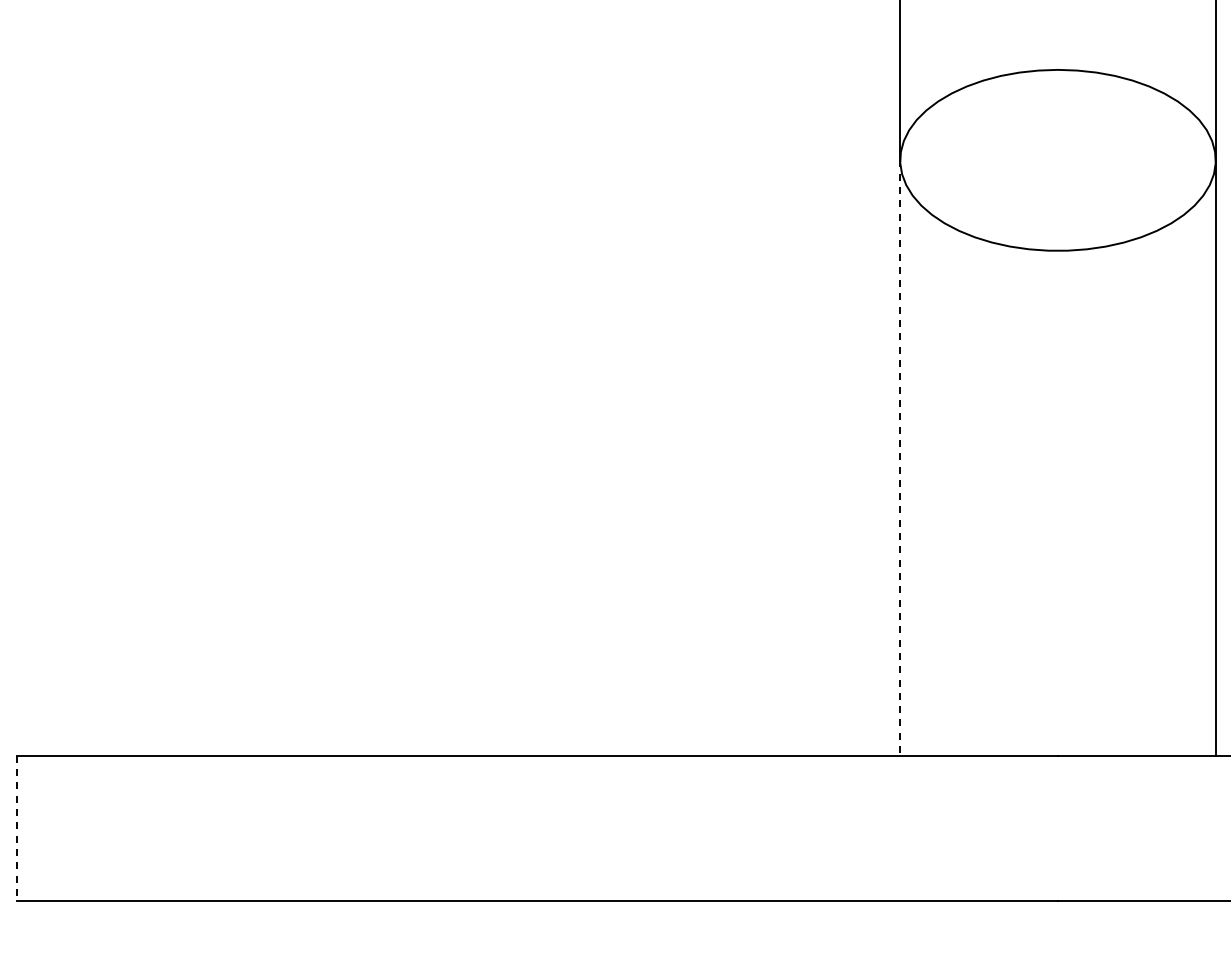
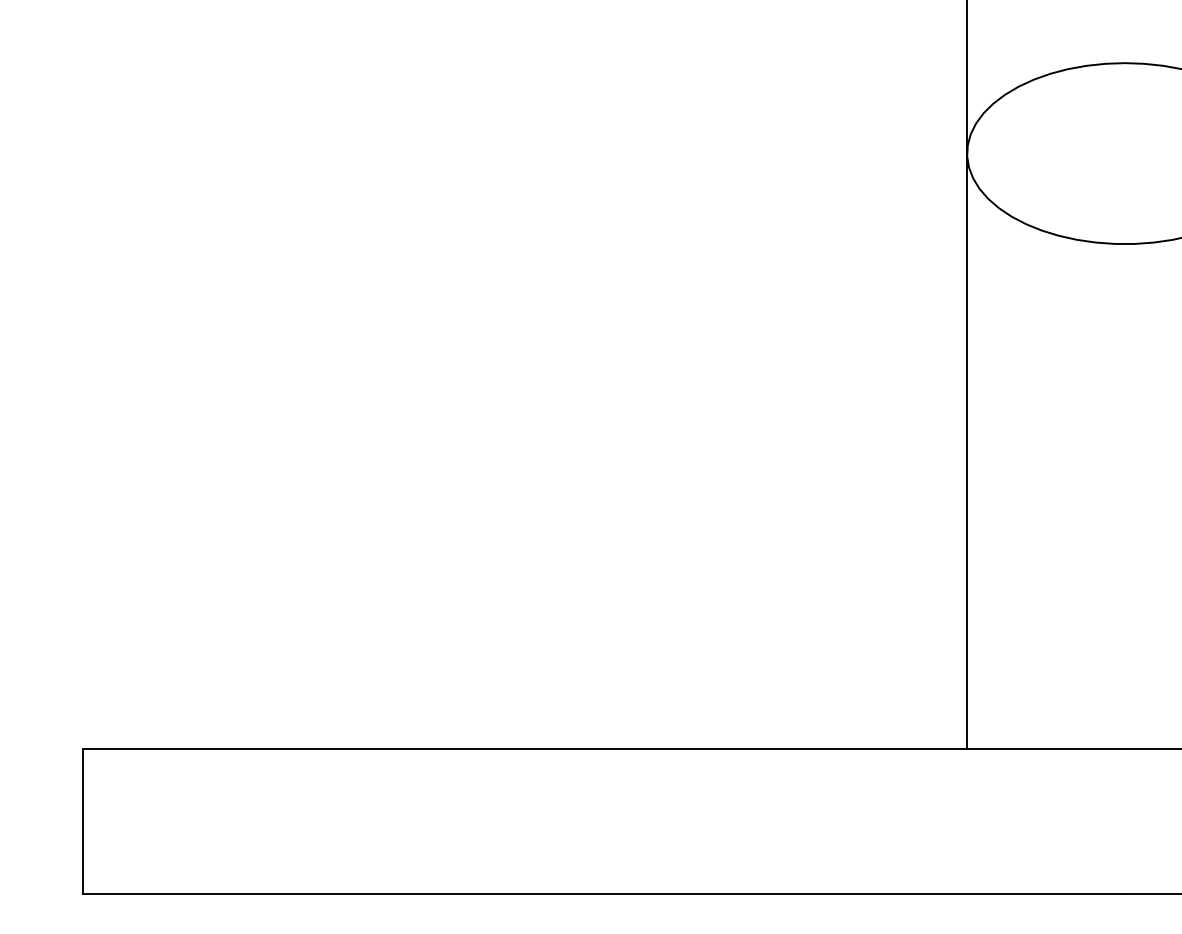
line: (900, 458) -> (967, 451), dashed -> solid
line: (16, 828) -> (83, 821), dashed -> solid

